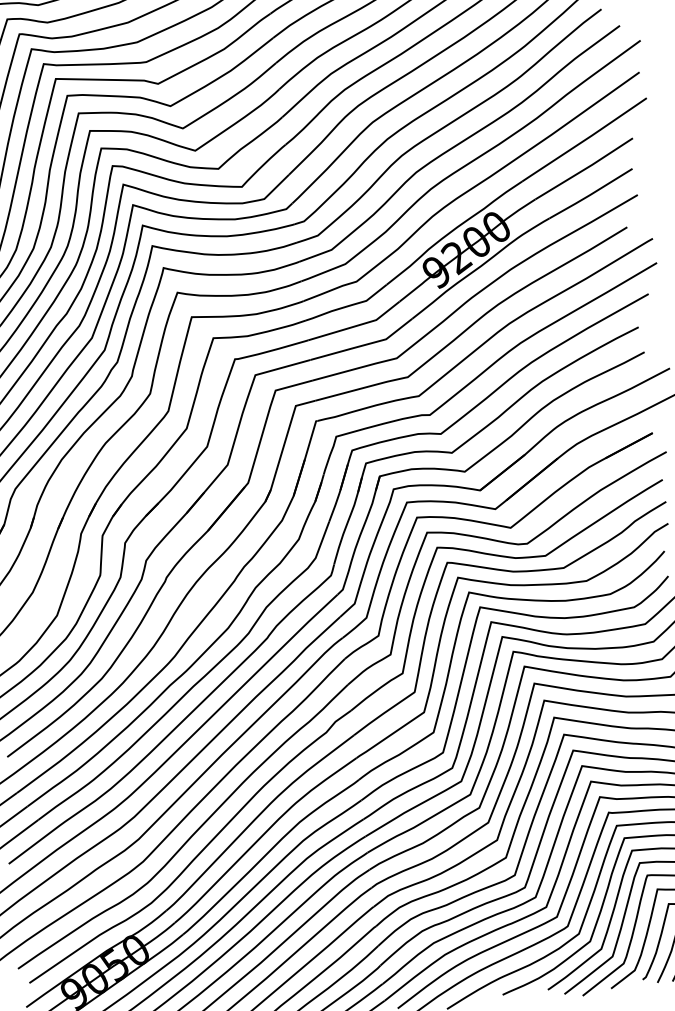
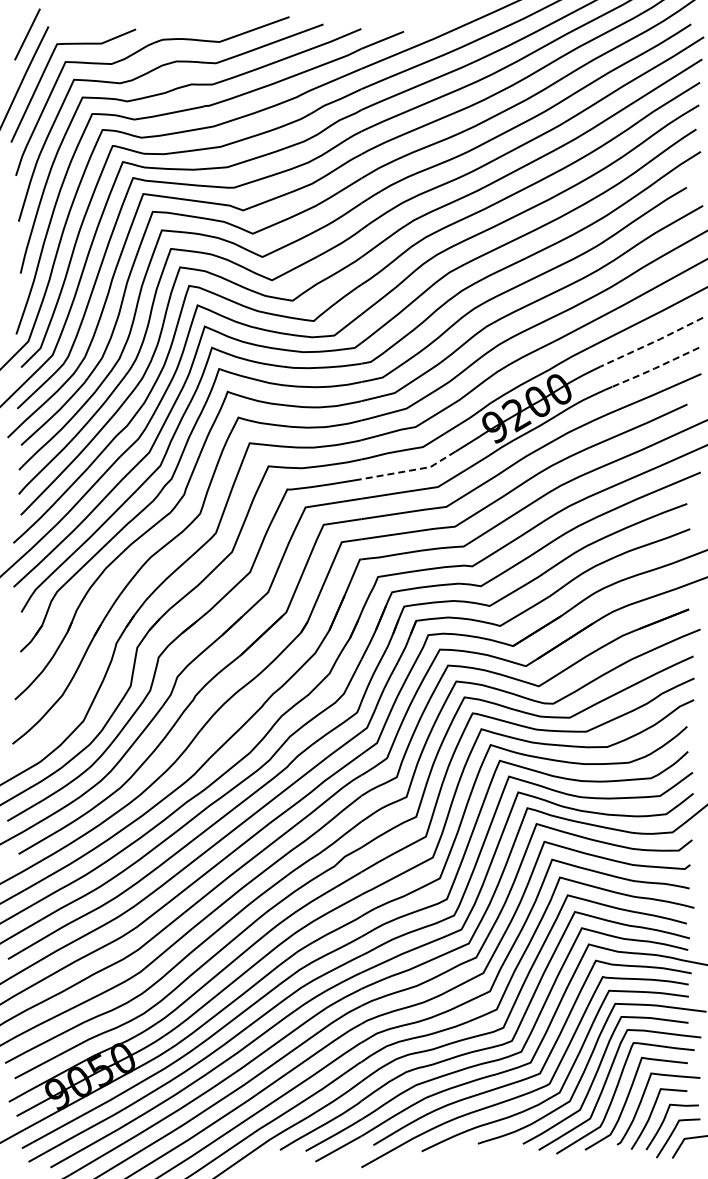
line: (584, 169) -> (652, 342), solid -> dashed
line: (590, 194) -> (654, 368), solid -> dashed
line: (357, 325) -> (411, 470), solid -> dashed

